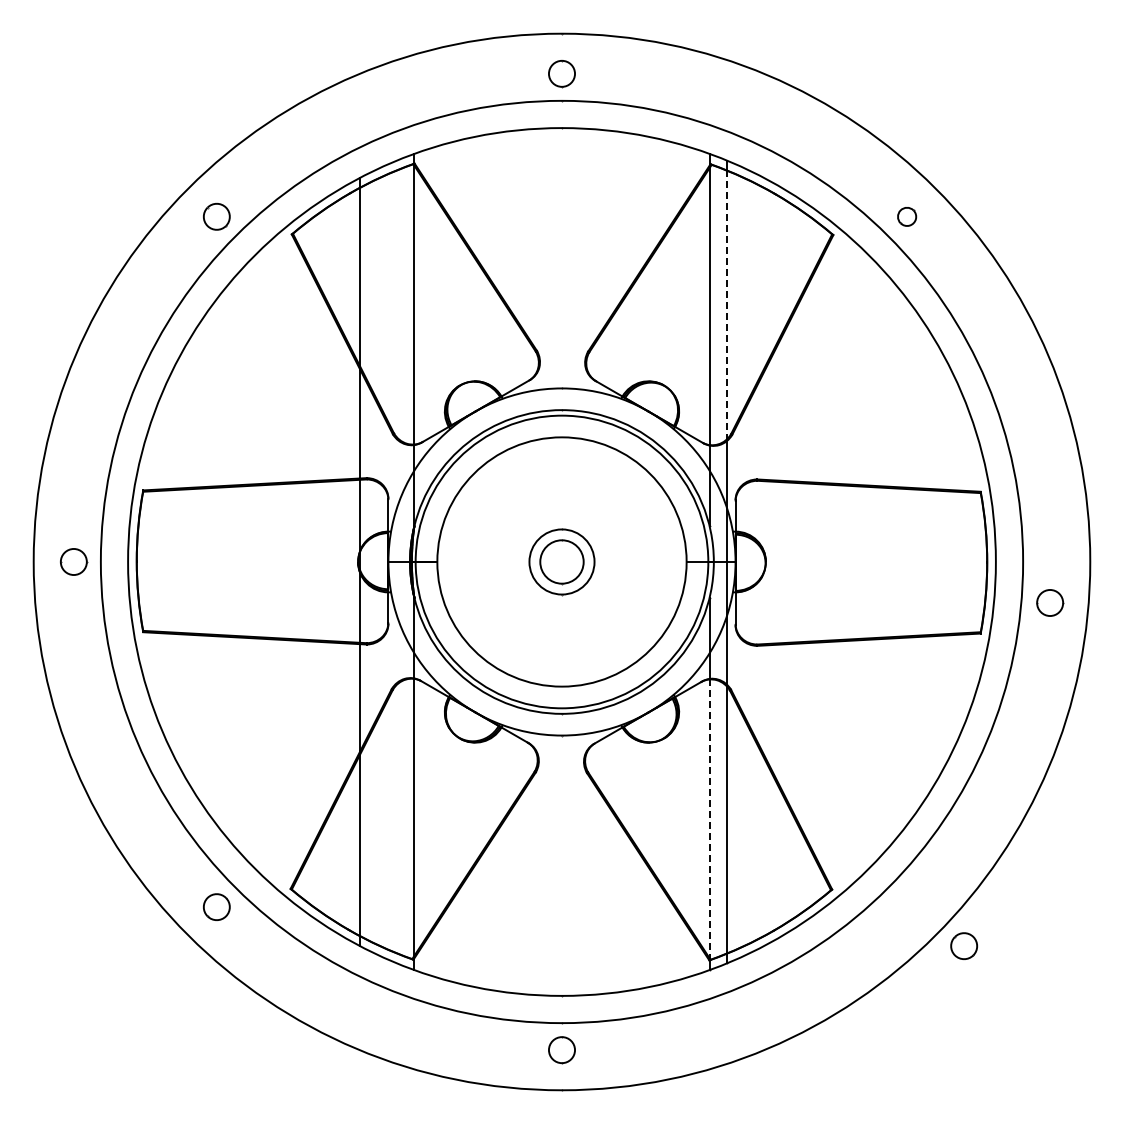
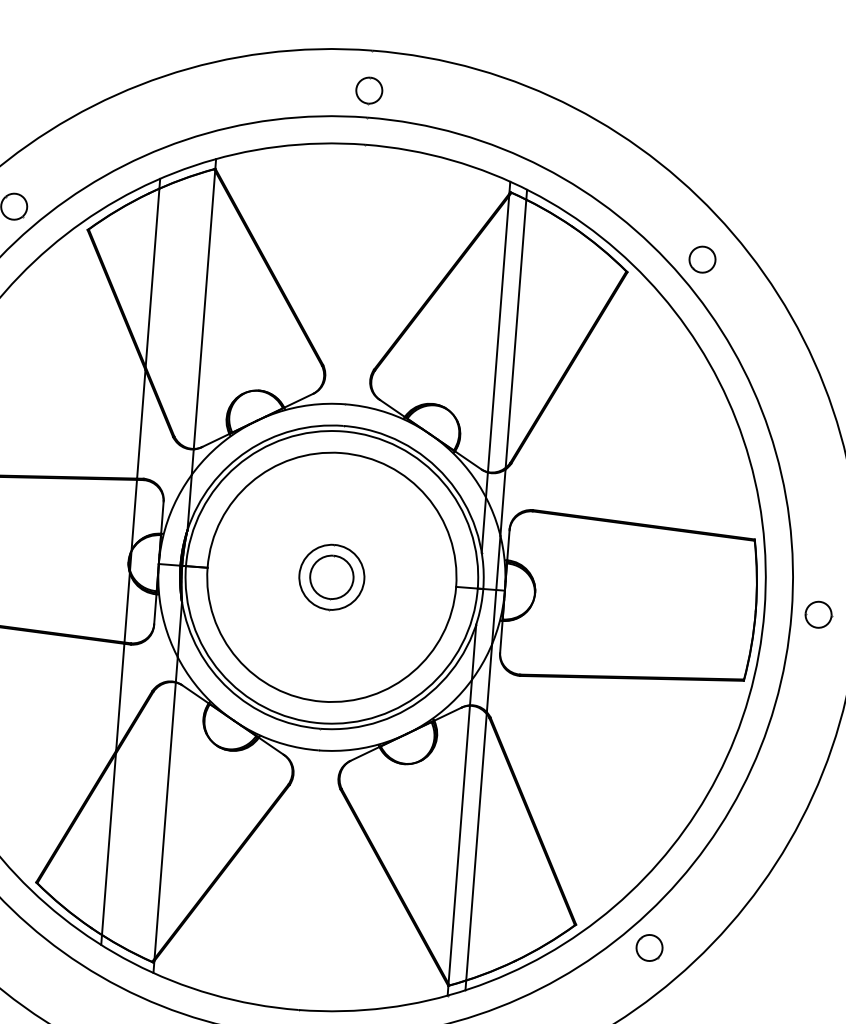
part: (906, 216) -> (701, 259), size x1.43
line: (726, 305) -> (515, 334), dashed -> solid
part: (1050, 602) -> (818, 614), moved
line: (709, 819) -> (459, 845), dashed -> solid
part: (963, 945) -> (648, 947), moved

